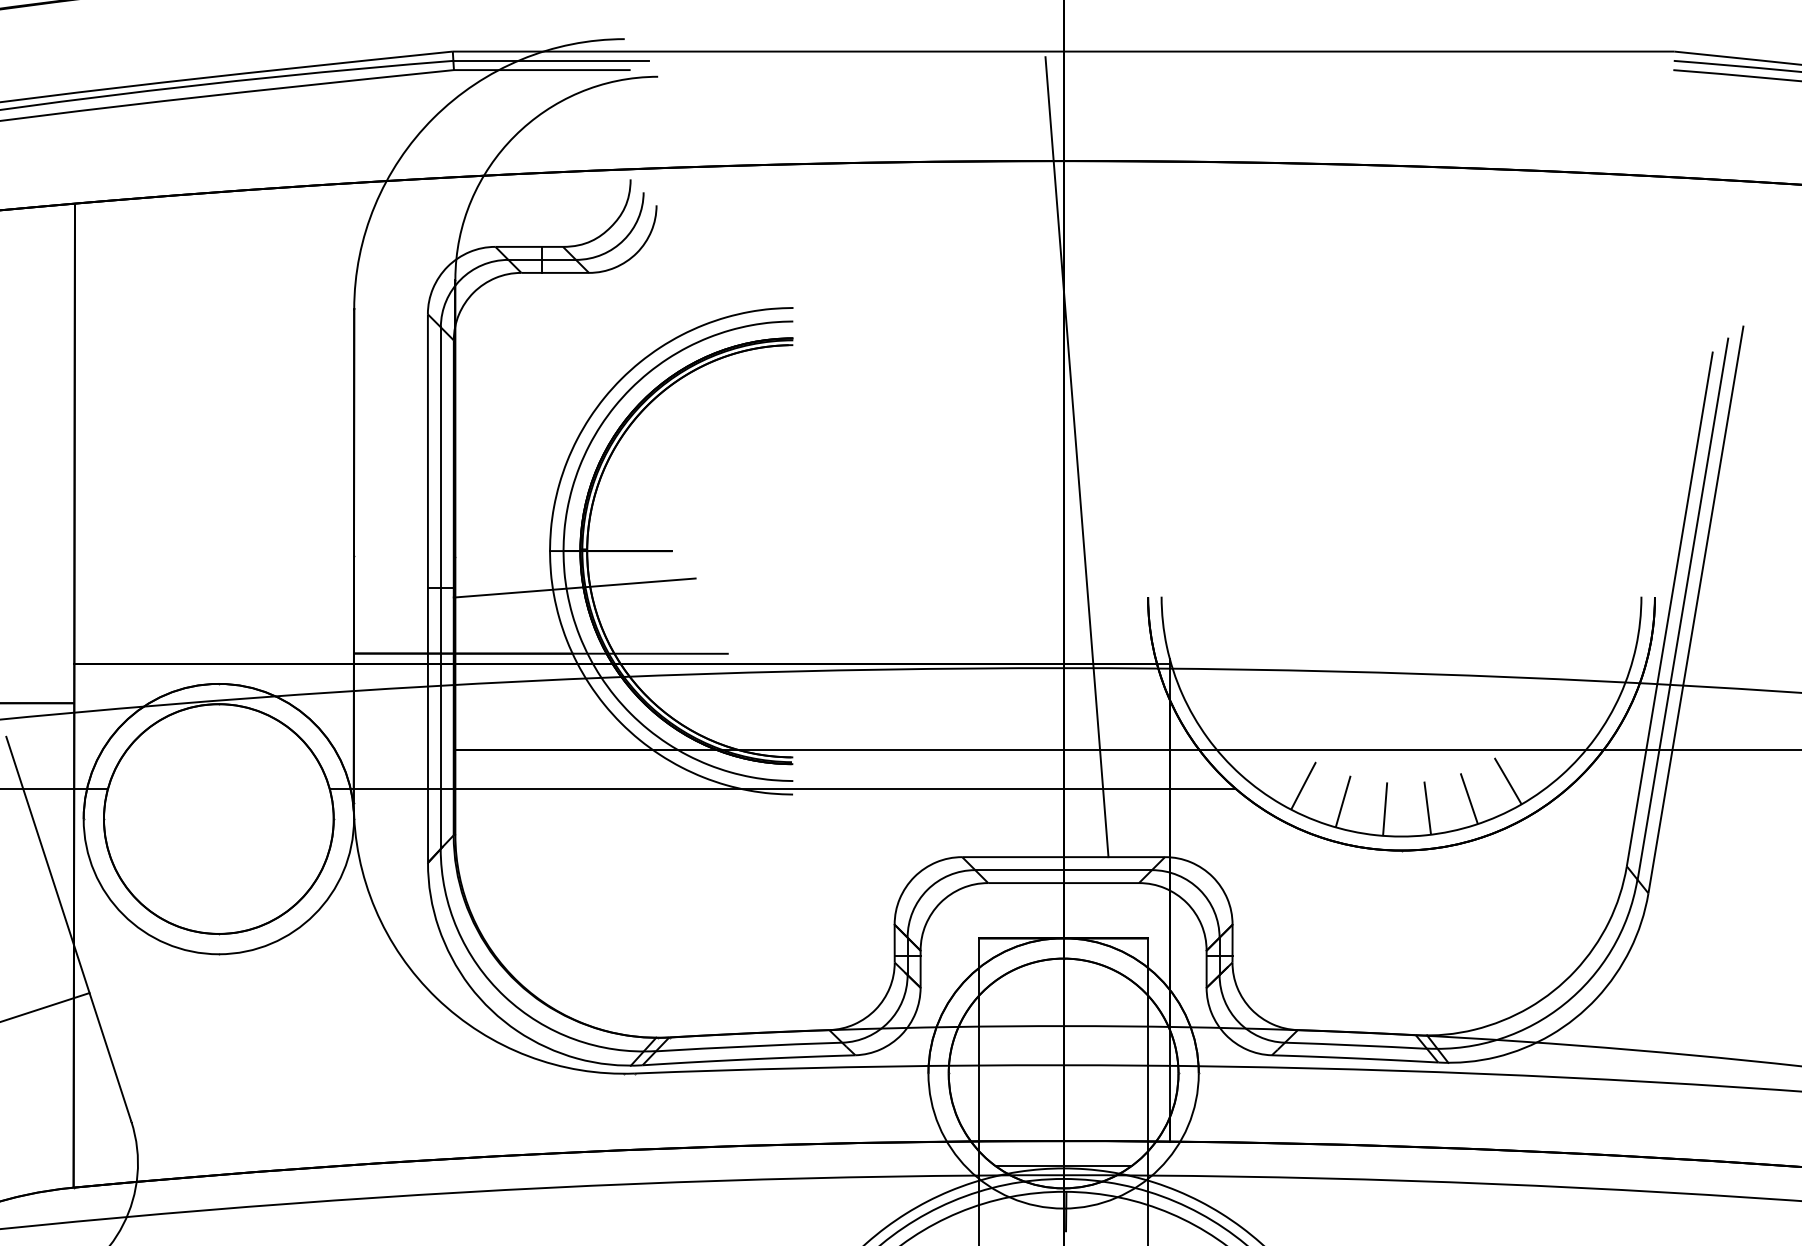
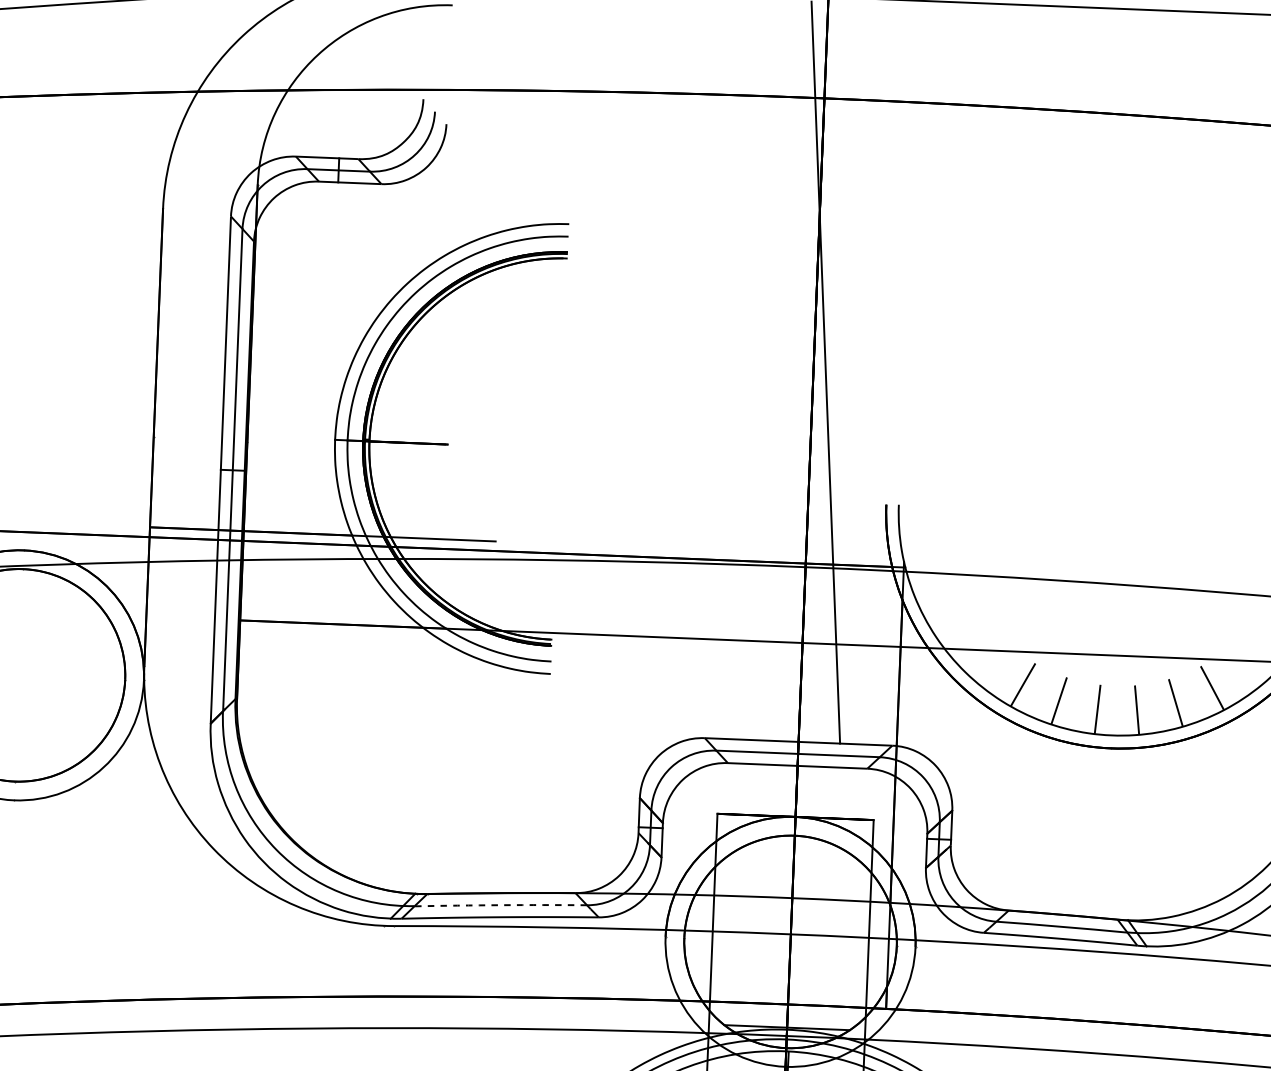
line: (574, 587) -> (356, 474), removed
line: (782, 788) -> (541, 668), removed
arc: (749, 1046) -> (501, 905), solid -> dashed

